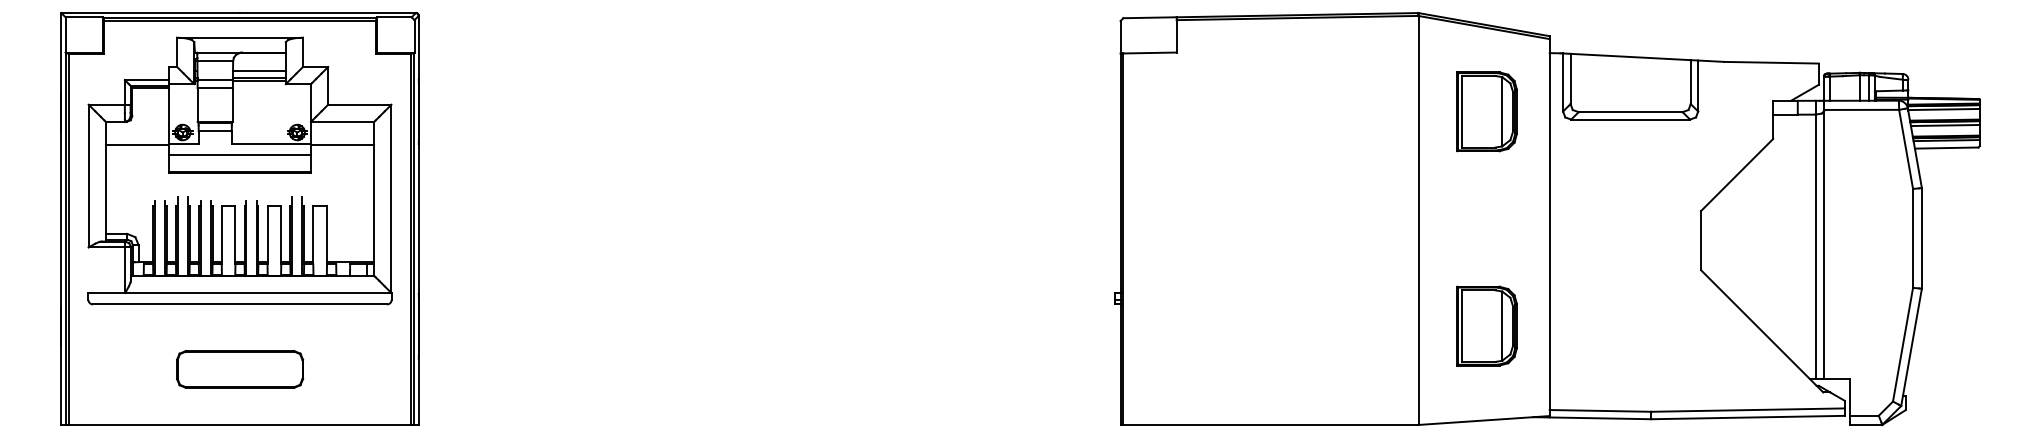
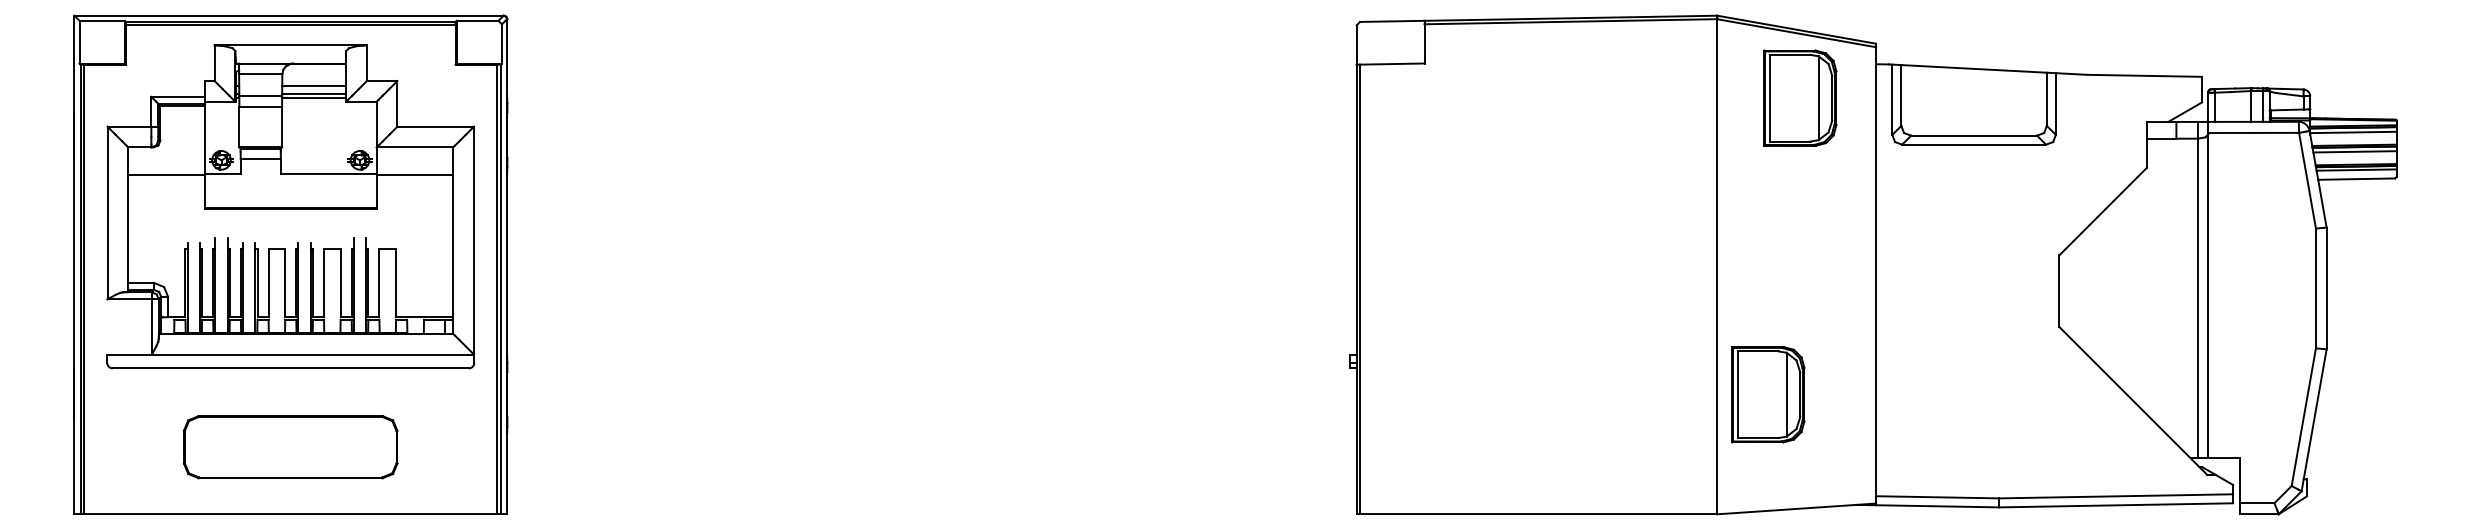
part: (1487, 111) -> (1800, 97), moved
line: (239, 154) -> (290, 187), removed
part: (1487, 325) -> (1768, 394), moved
part: (239, 368) -> (290, 446), size x1.4

